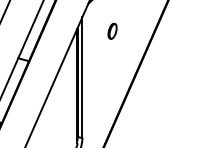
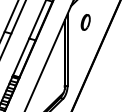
part: (112, 31) -> (85, 22), size x1.67

